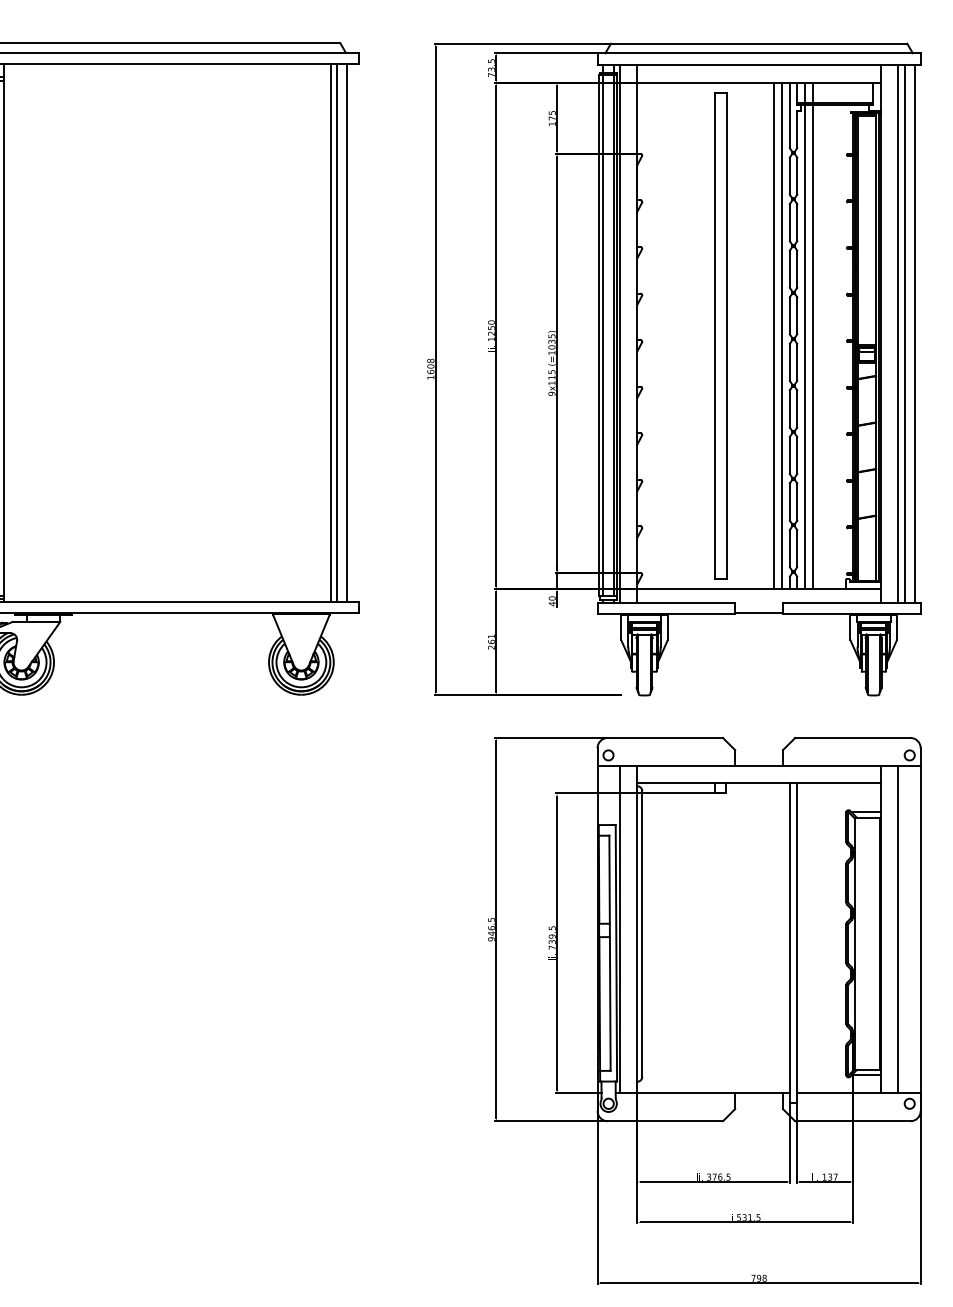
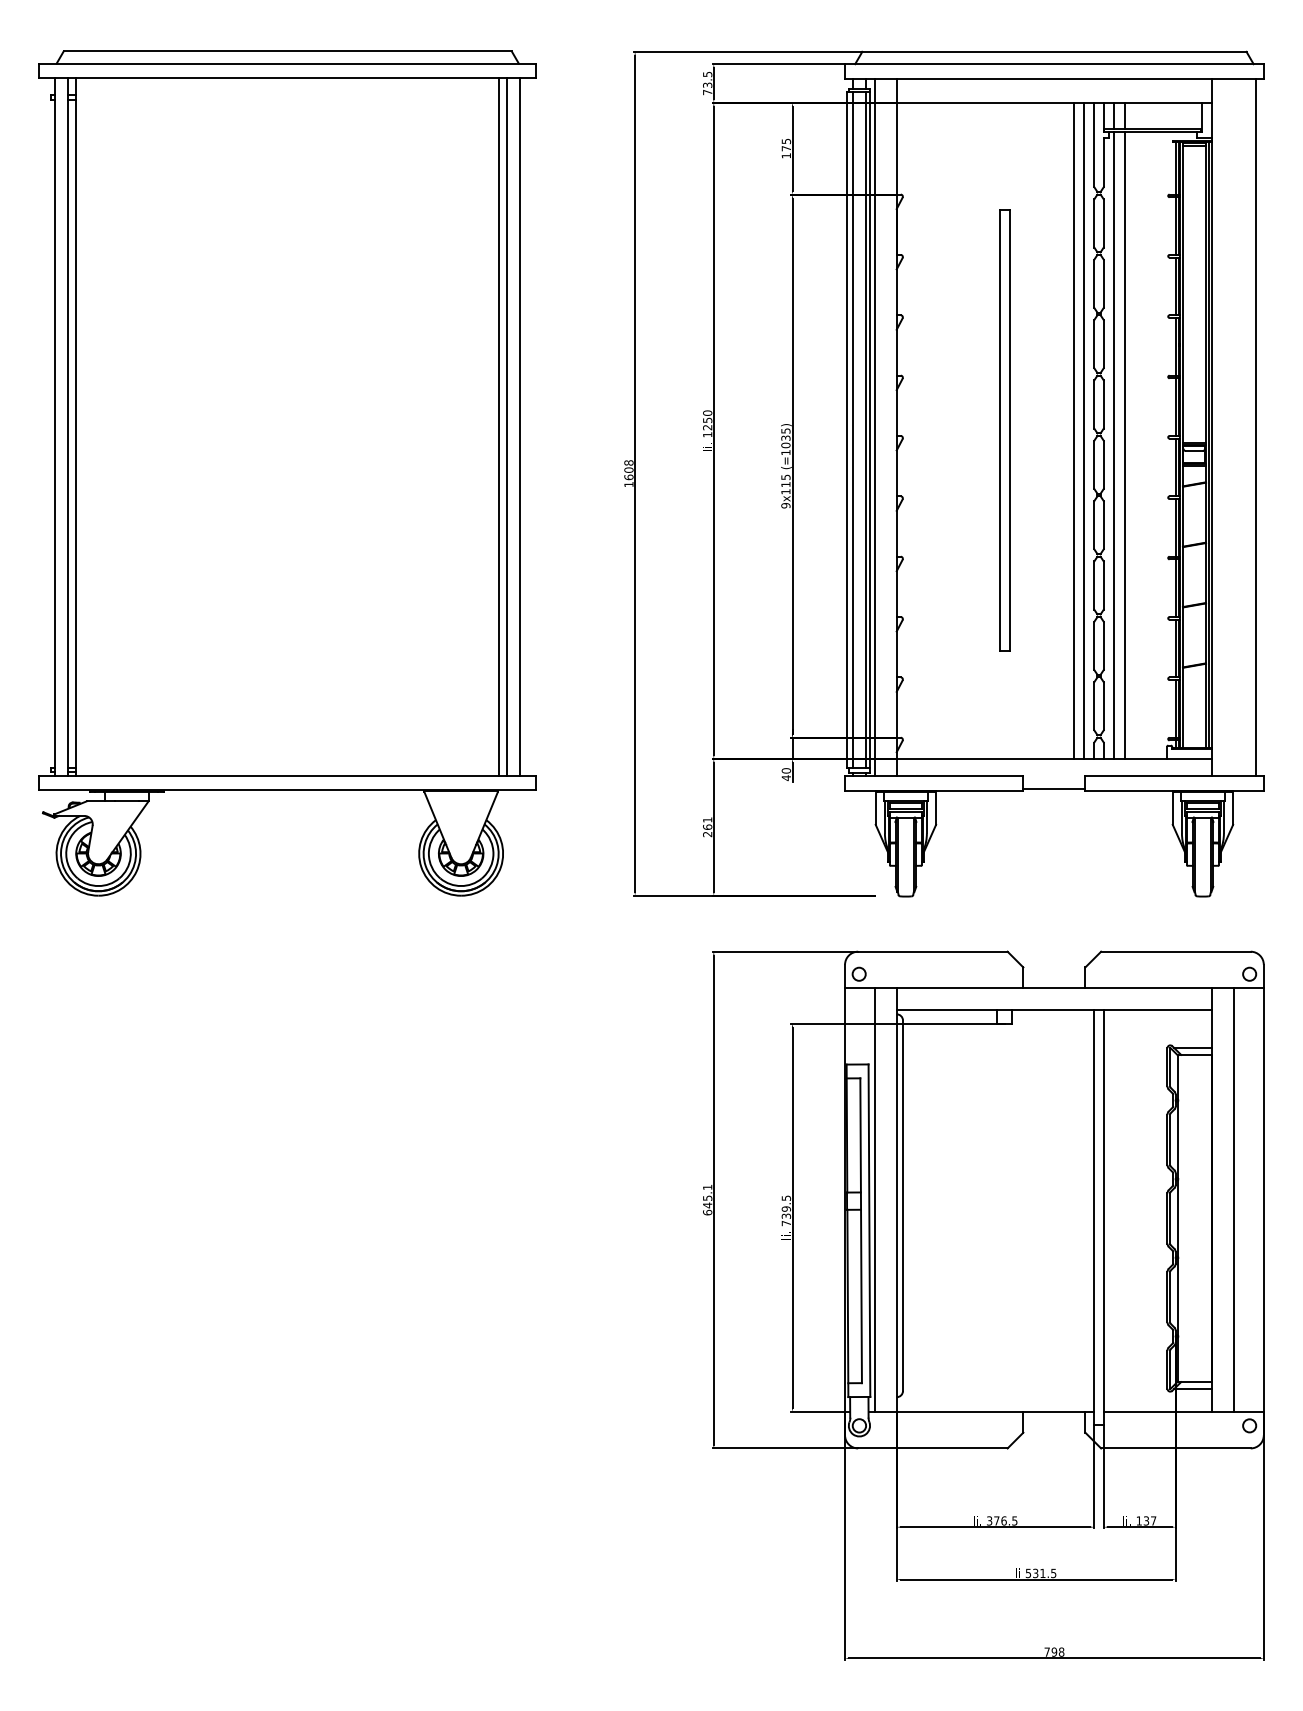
line: (898, 333) -> (1234, 427), removed
line: (904, 333) -> (1243, 427), removed
part: (720, 335) -> (1004, 430), size x0.7
text: (491, 929) -> (707, 1199), 946.5 -> 645.1

